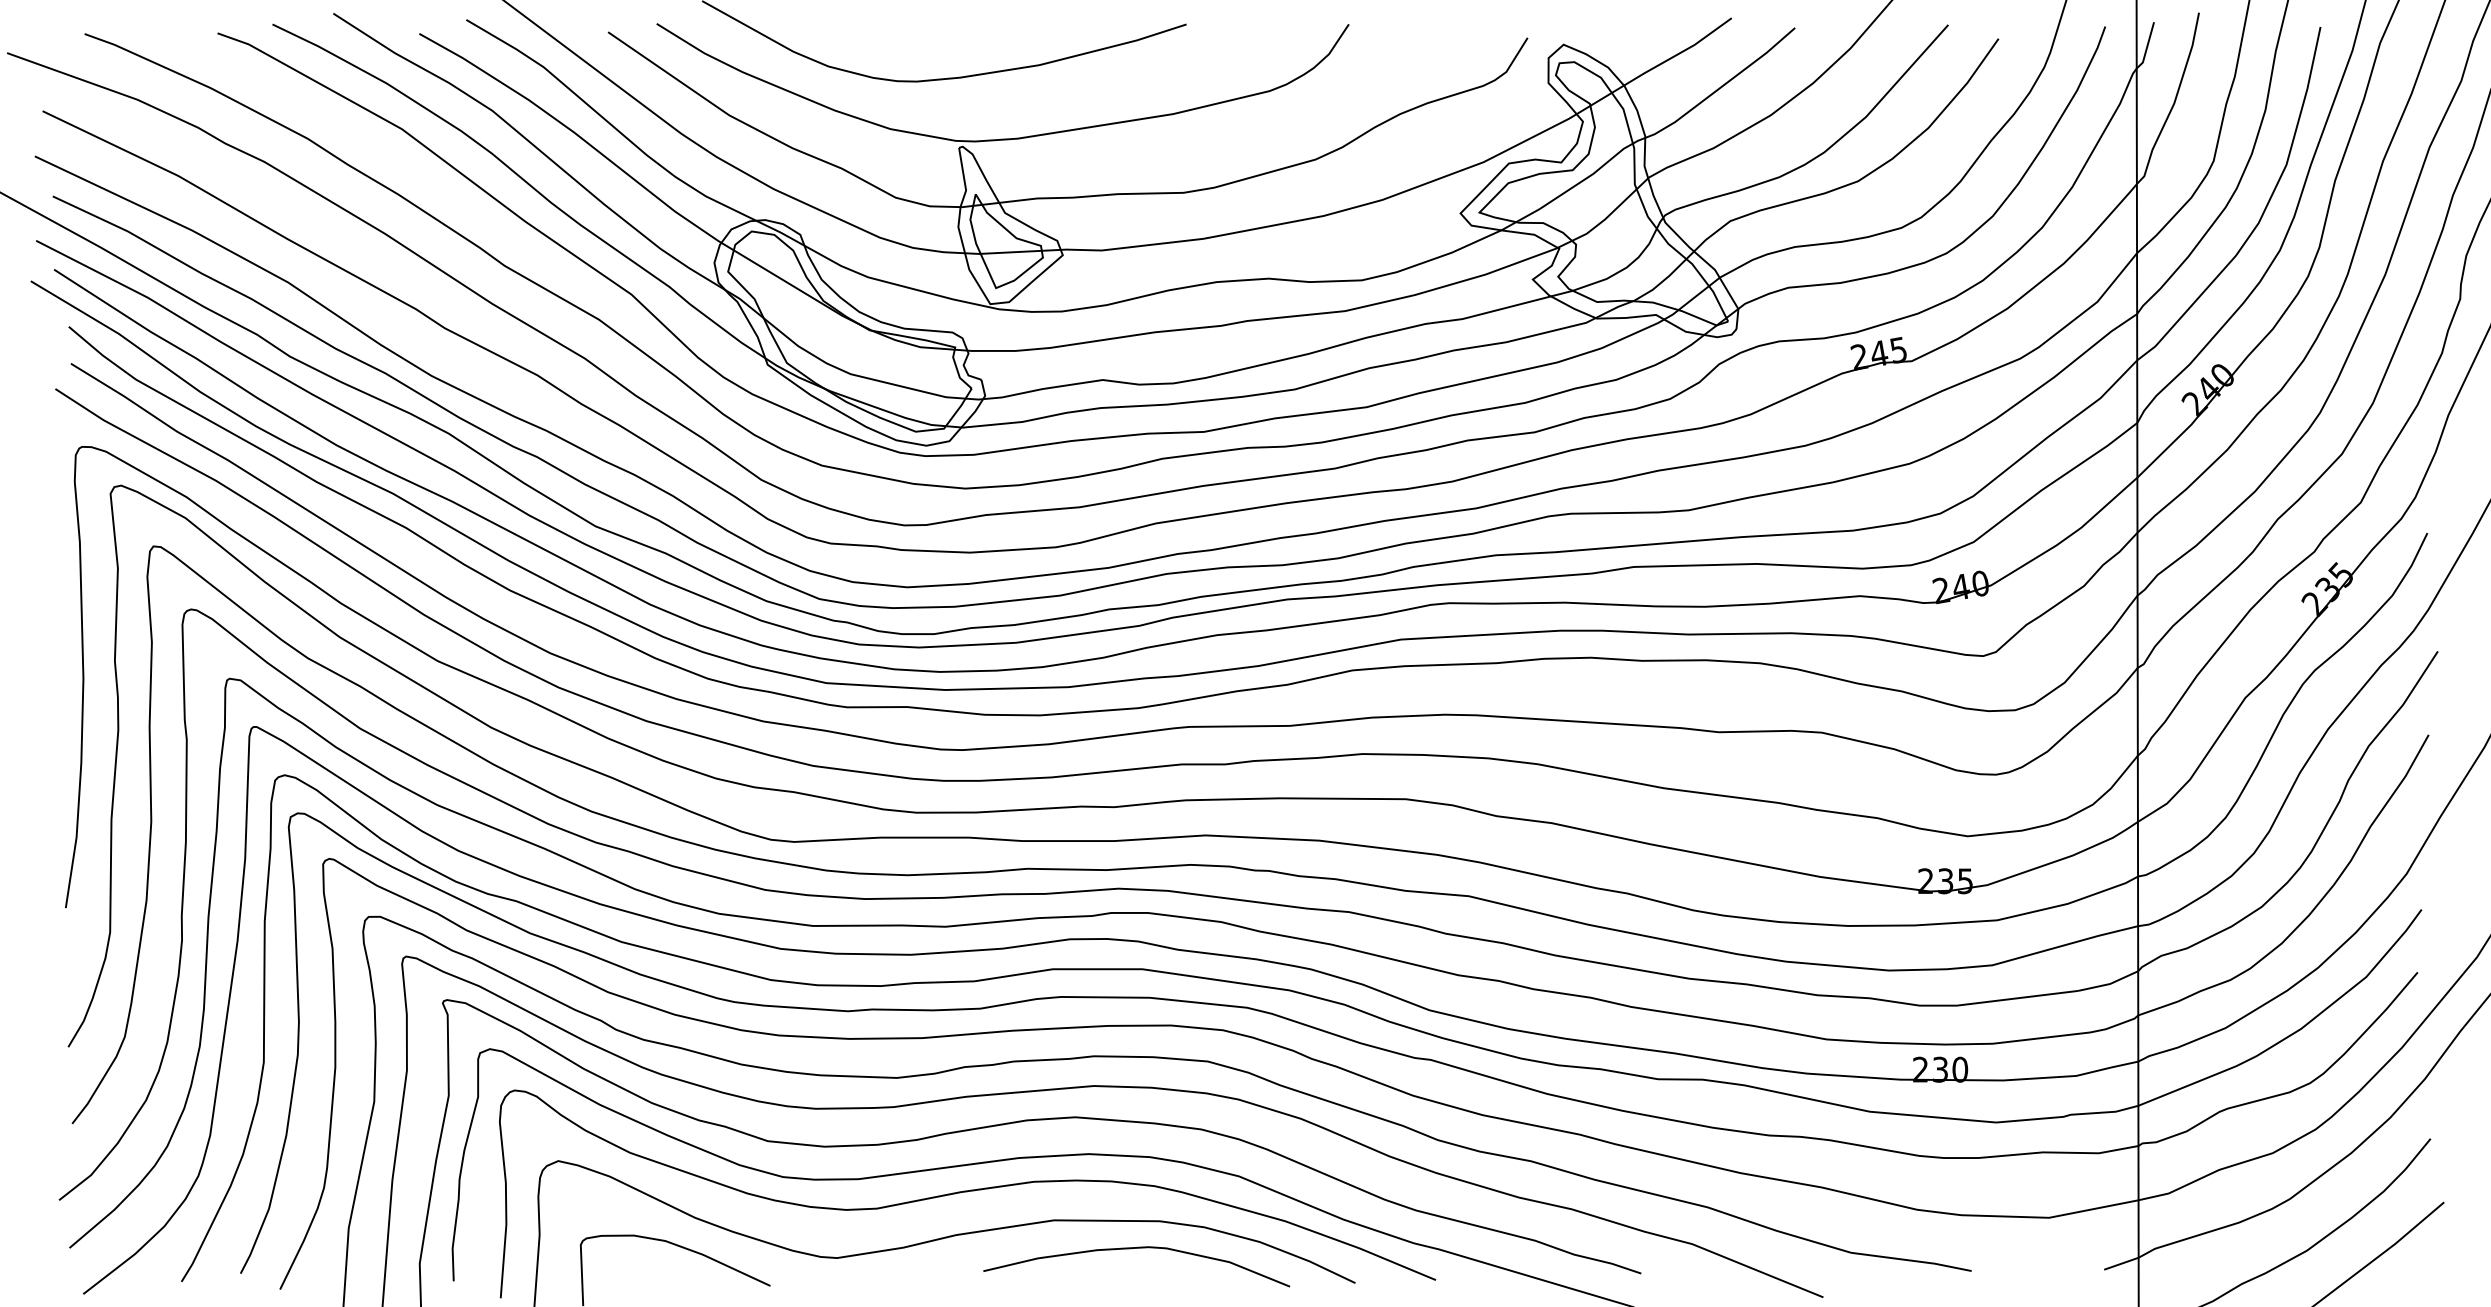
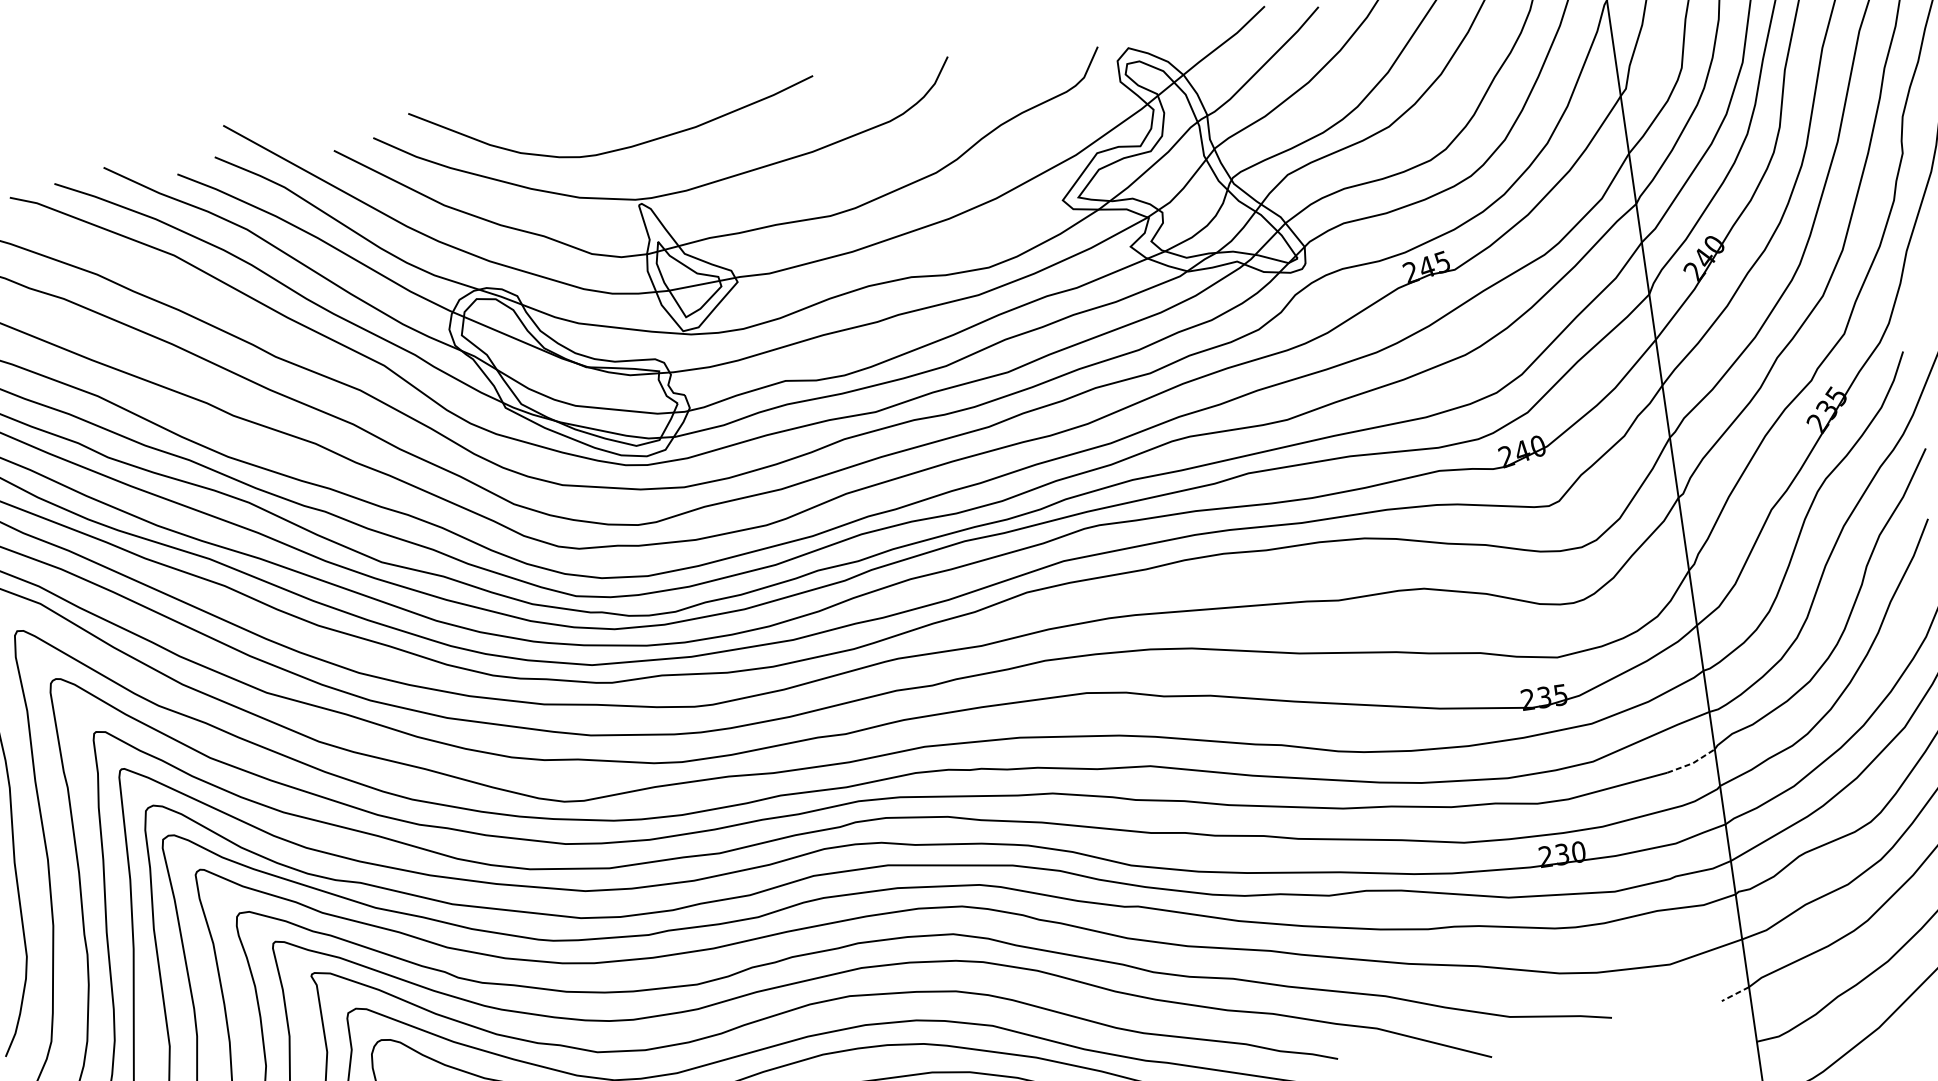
line: (2110, 983) -> (1693, 762), solid -> dashed
line: (2120, 1263) -> (1734, 994), solid -> dashed

